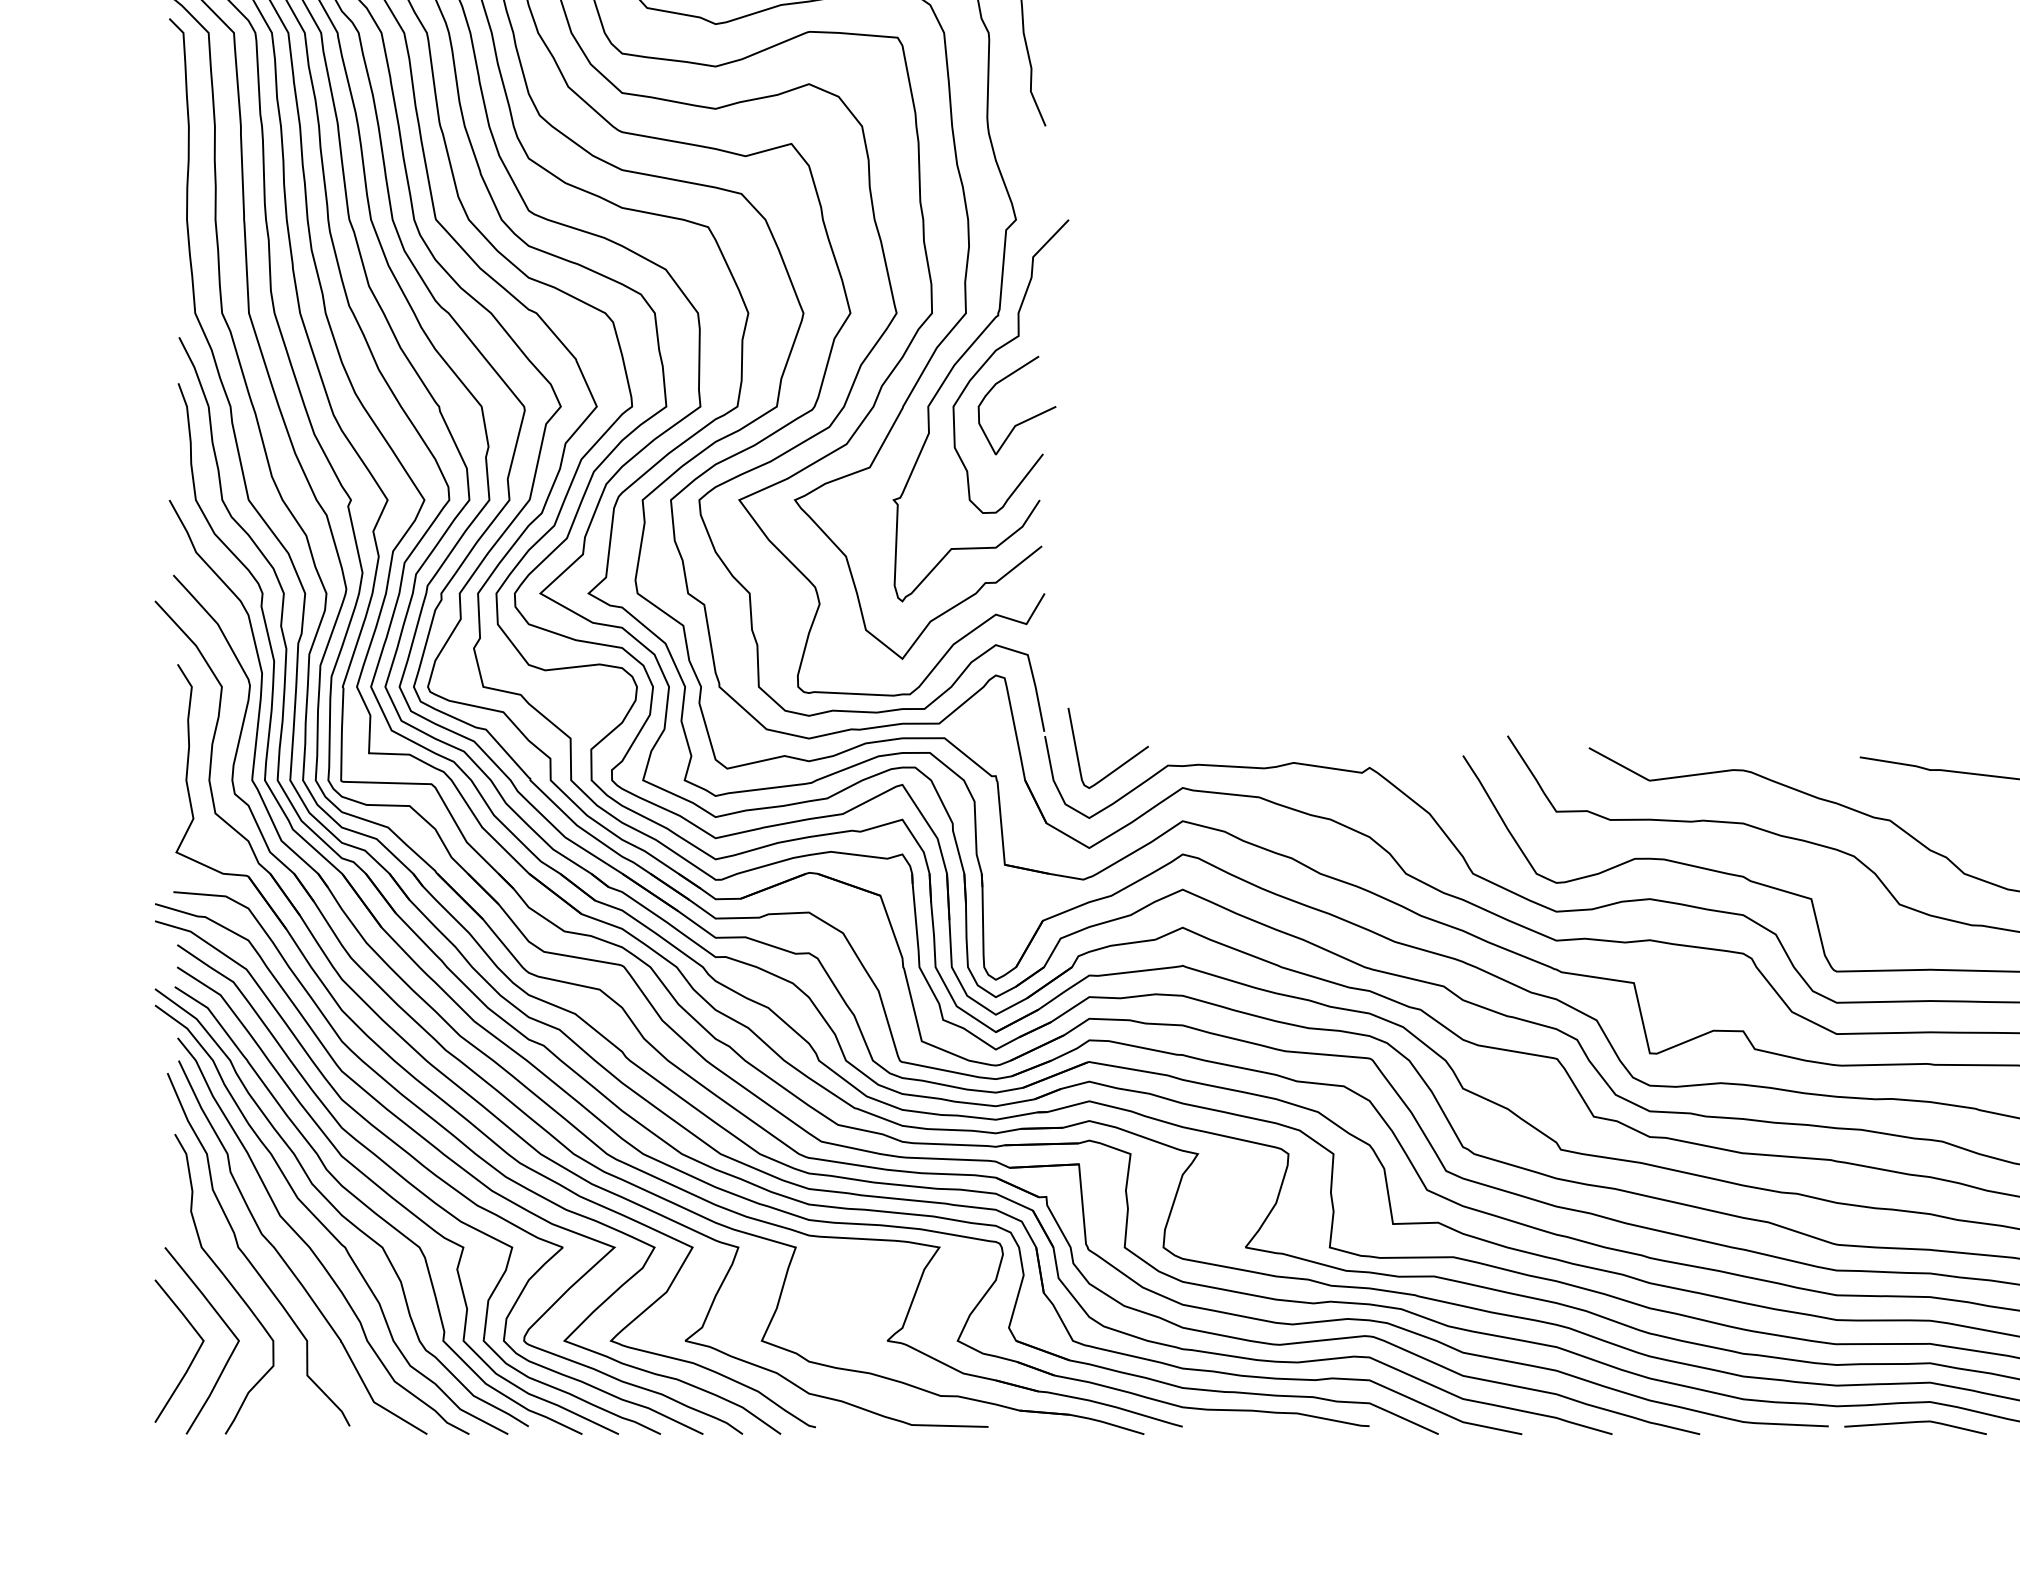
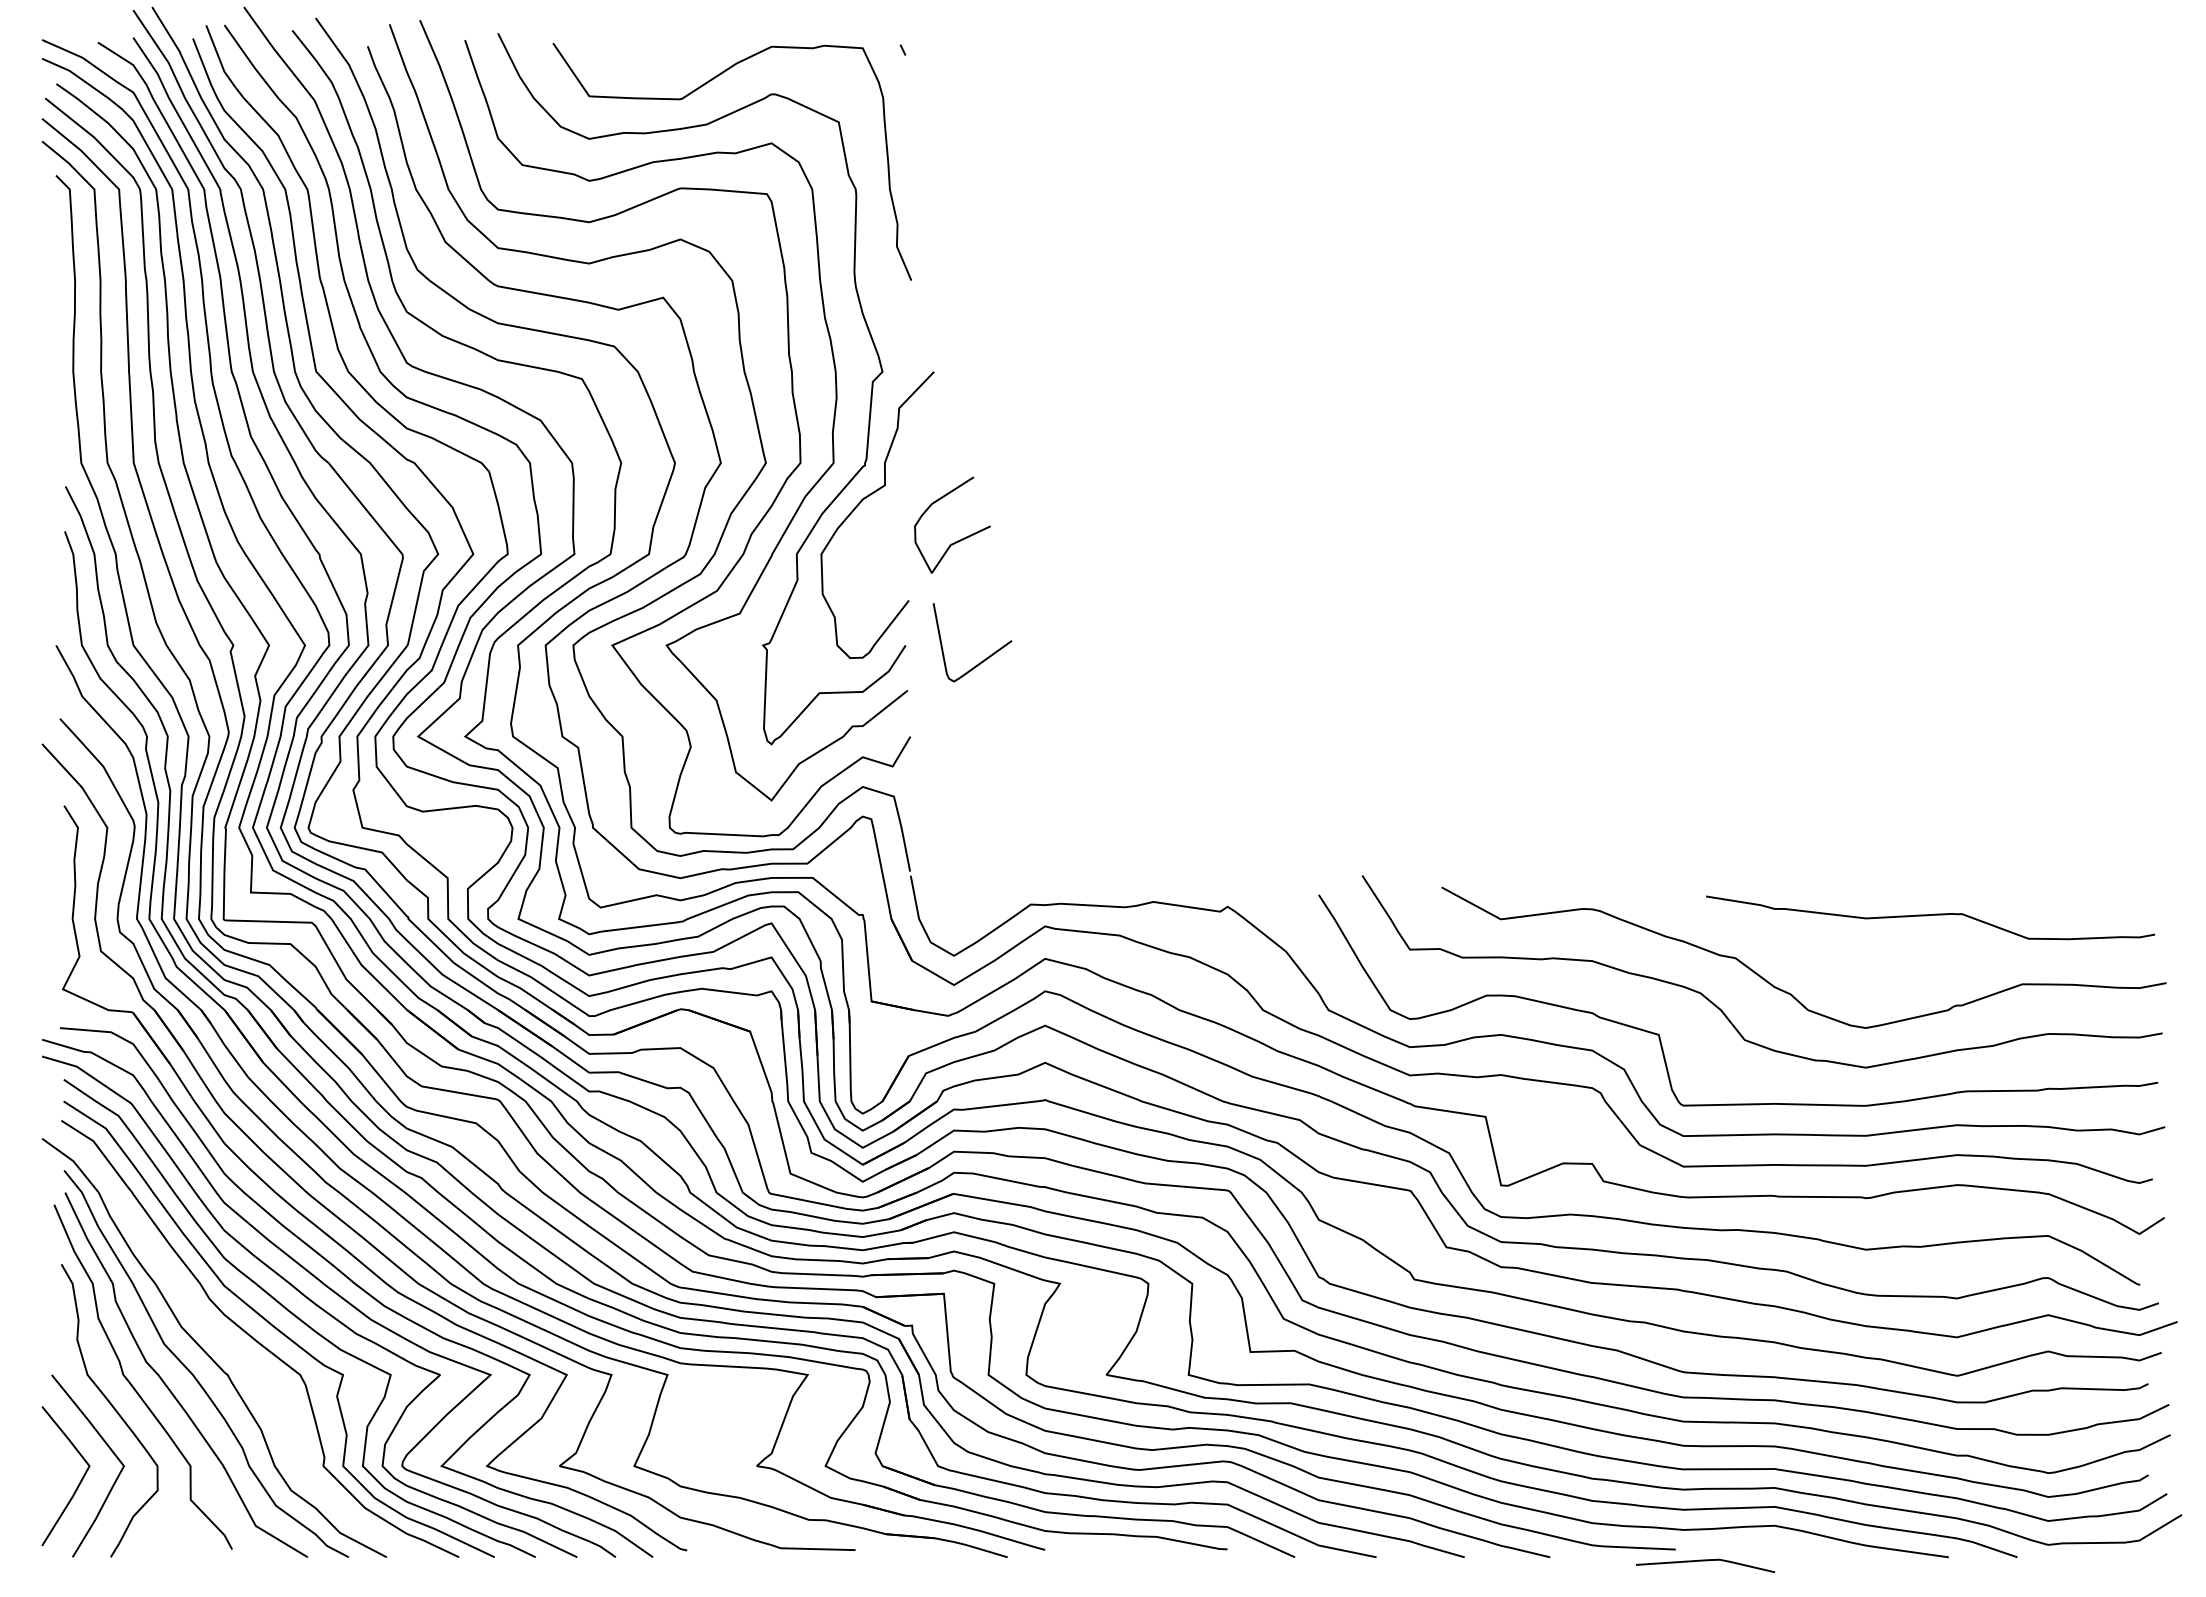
curve: (1024, 420) -> (959, 539), moved
curve: (1122, 763) -> (986, 657), moved
curve: (337, 1209) -> (220, 1337), removed
line: (1915, 1423) -> (1705, 1561), moved

